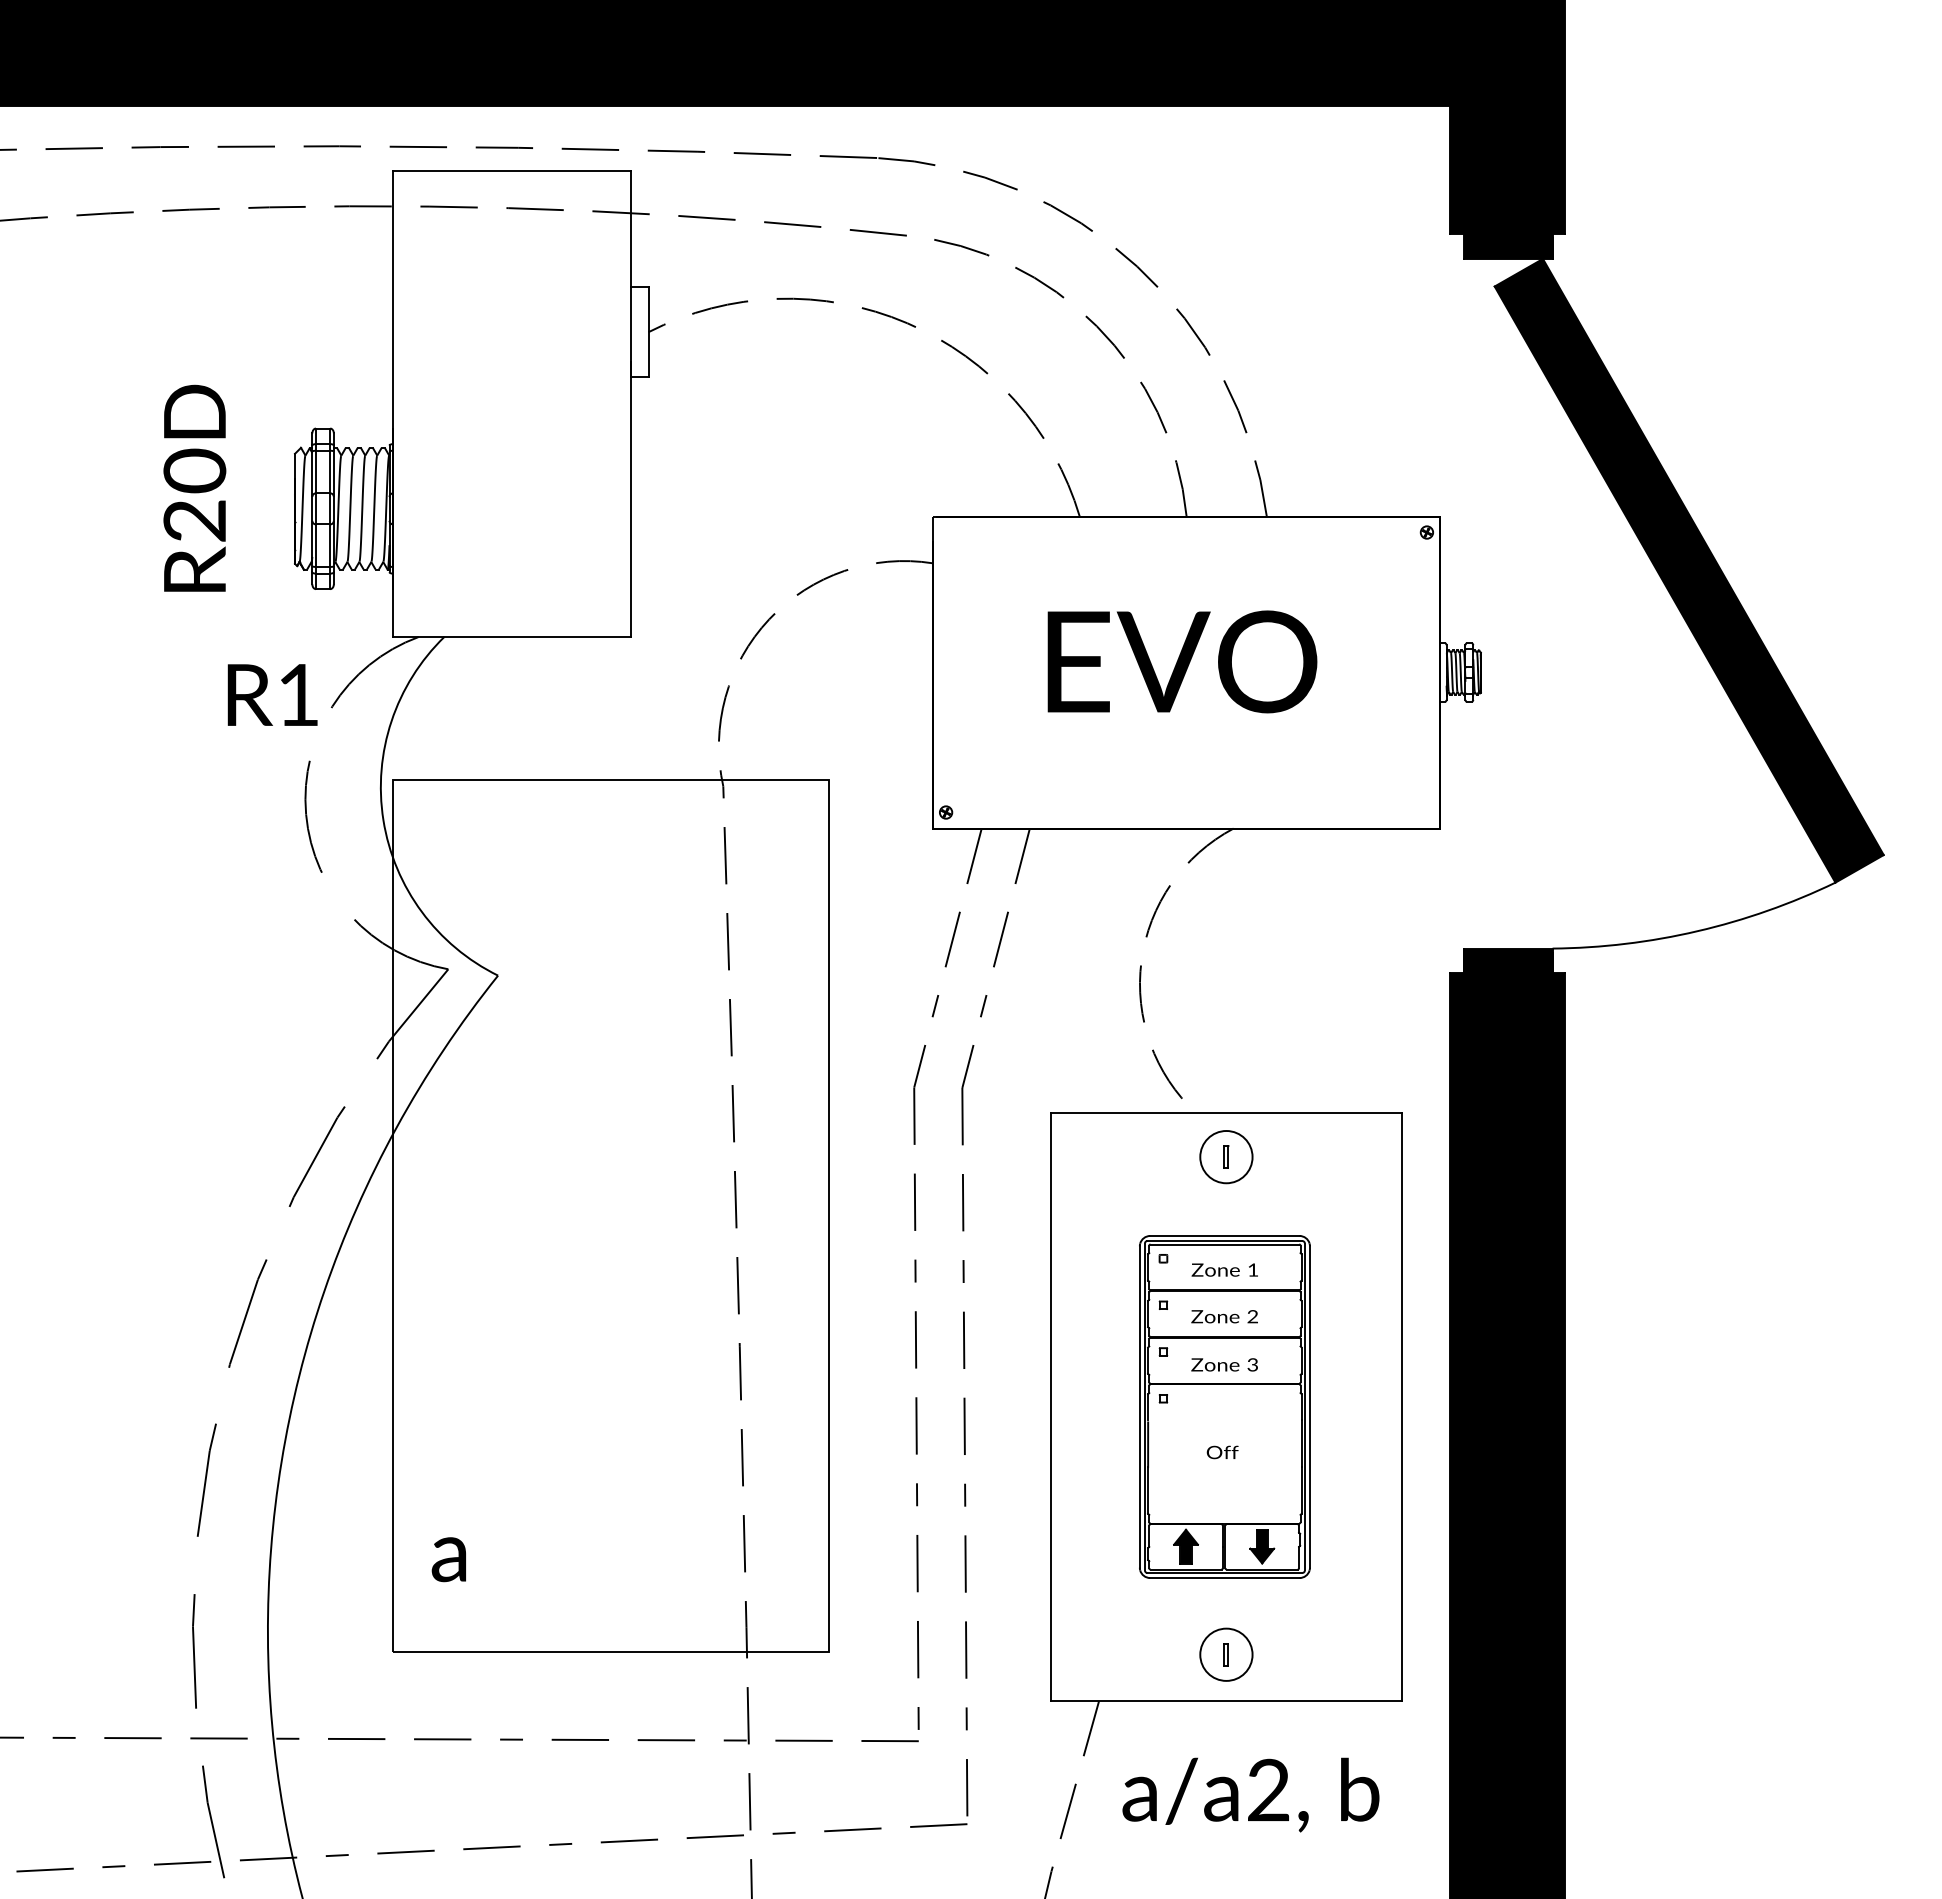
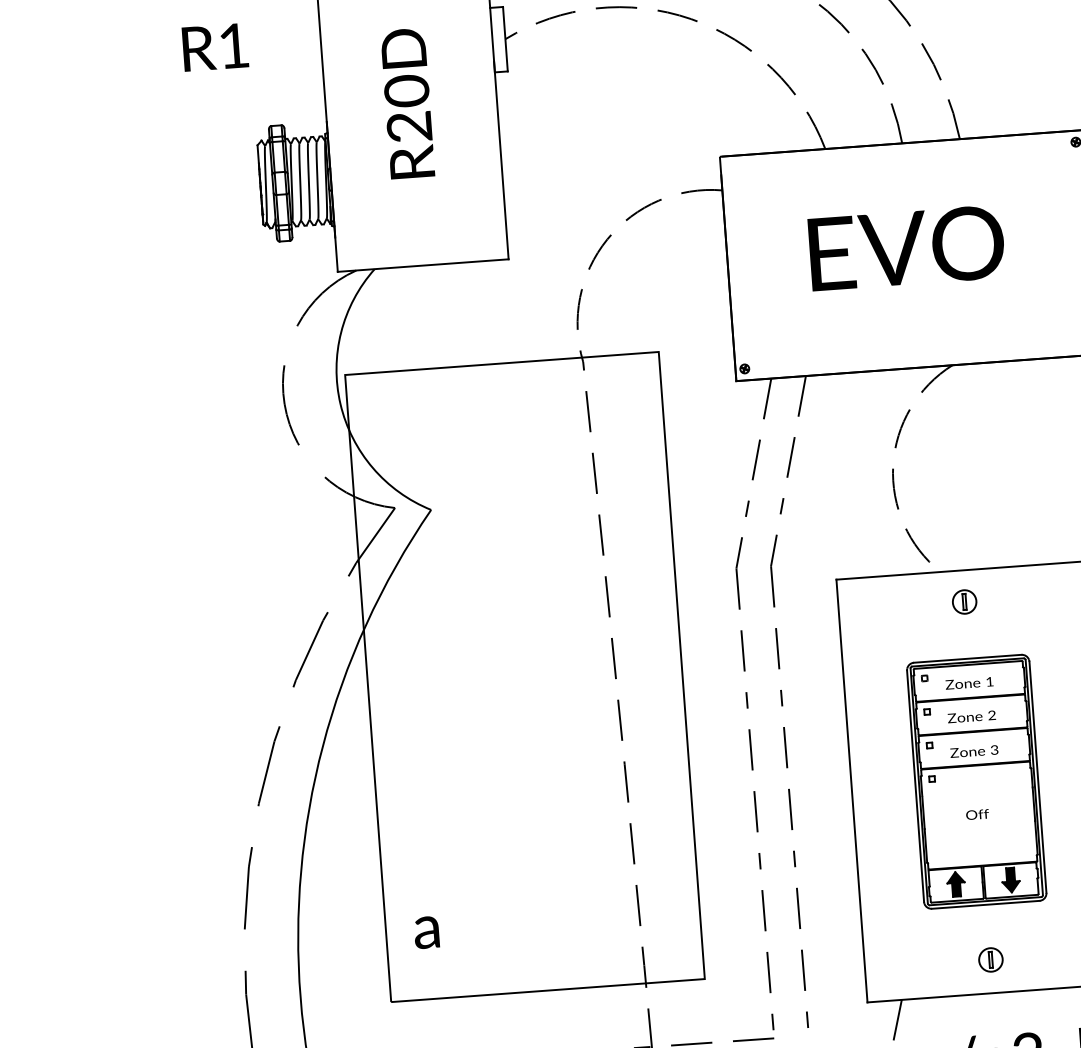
text: (194, 487) -> (407, 103), moved
text: (272, 694) -> (215, 46), moved
circle: (1226, 1156) -> (964, 601), size x0.62
circle: (1226, 1654) -> (990, 959), size x0.62

